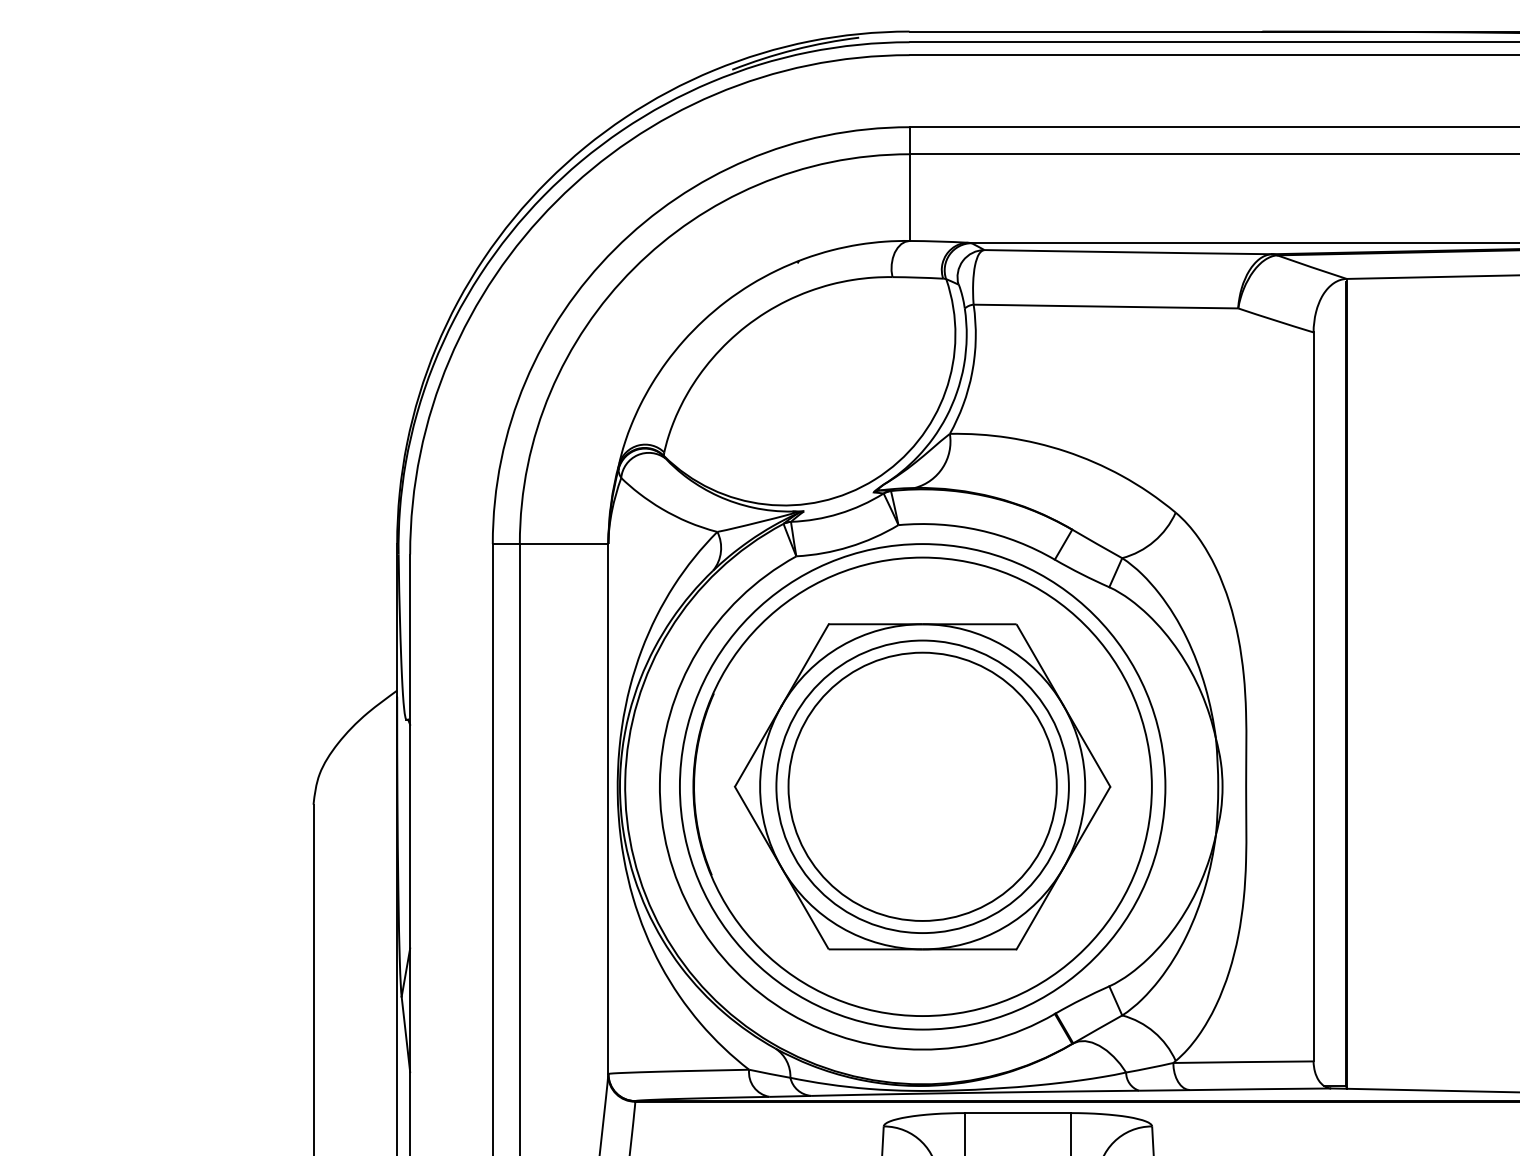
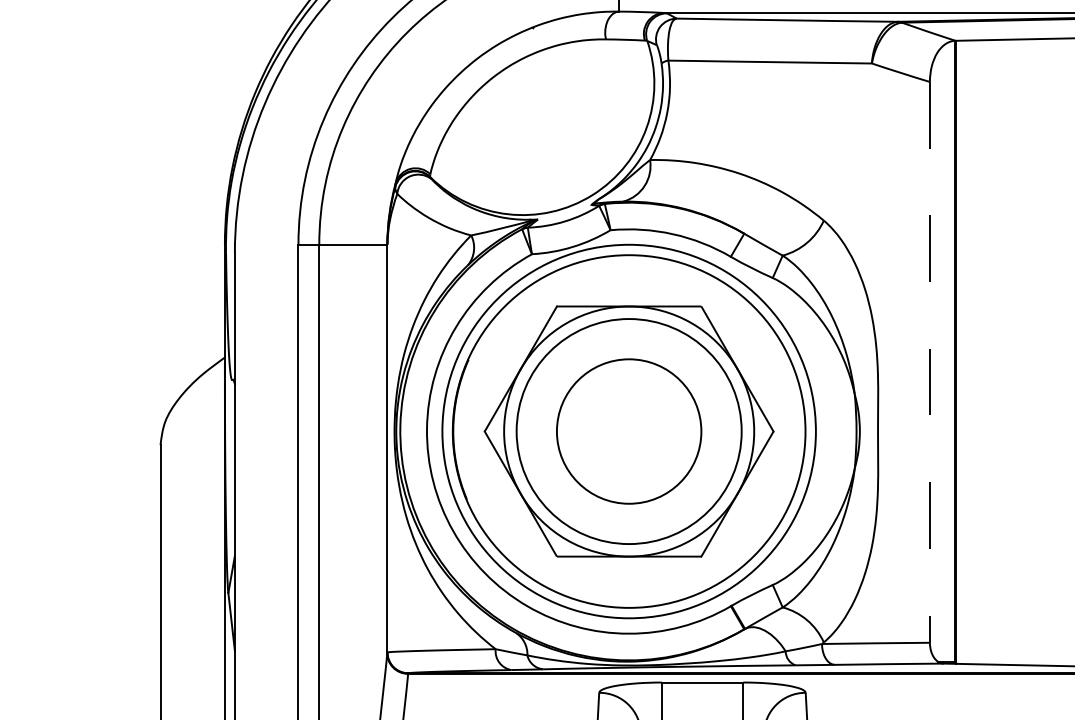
line: (1313, 697) -> (929, 362), solid -> dashed
circle: (922, 786) -> (629, 431), size x0.7

